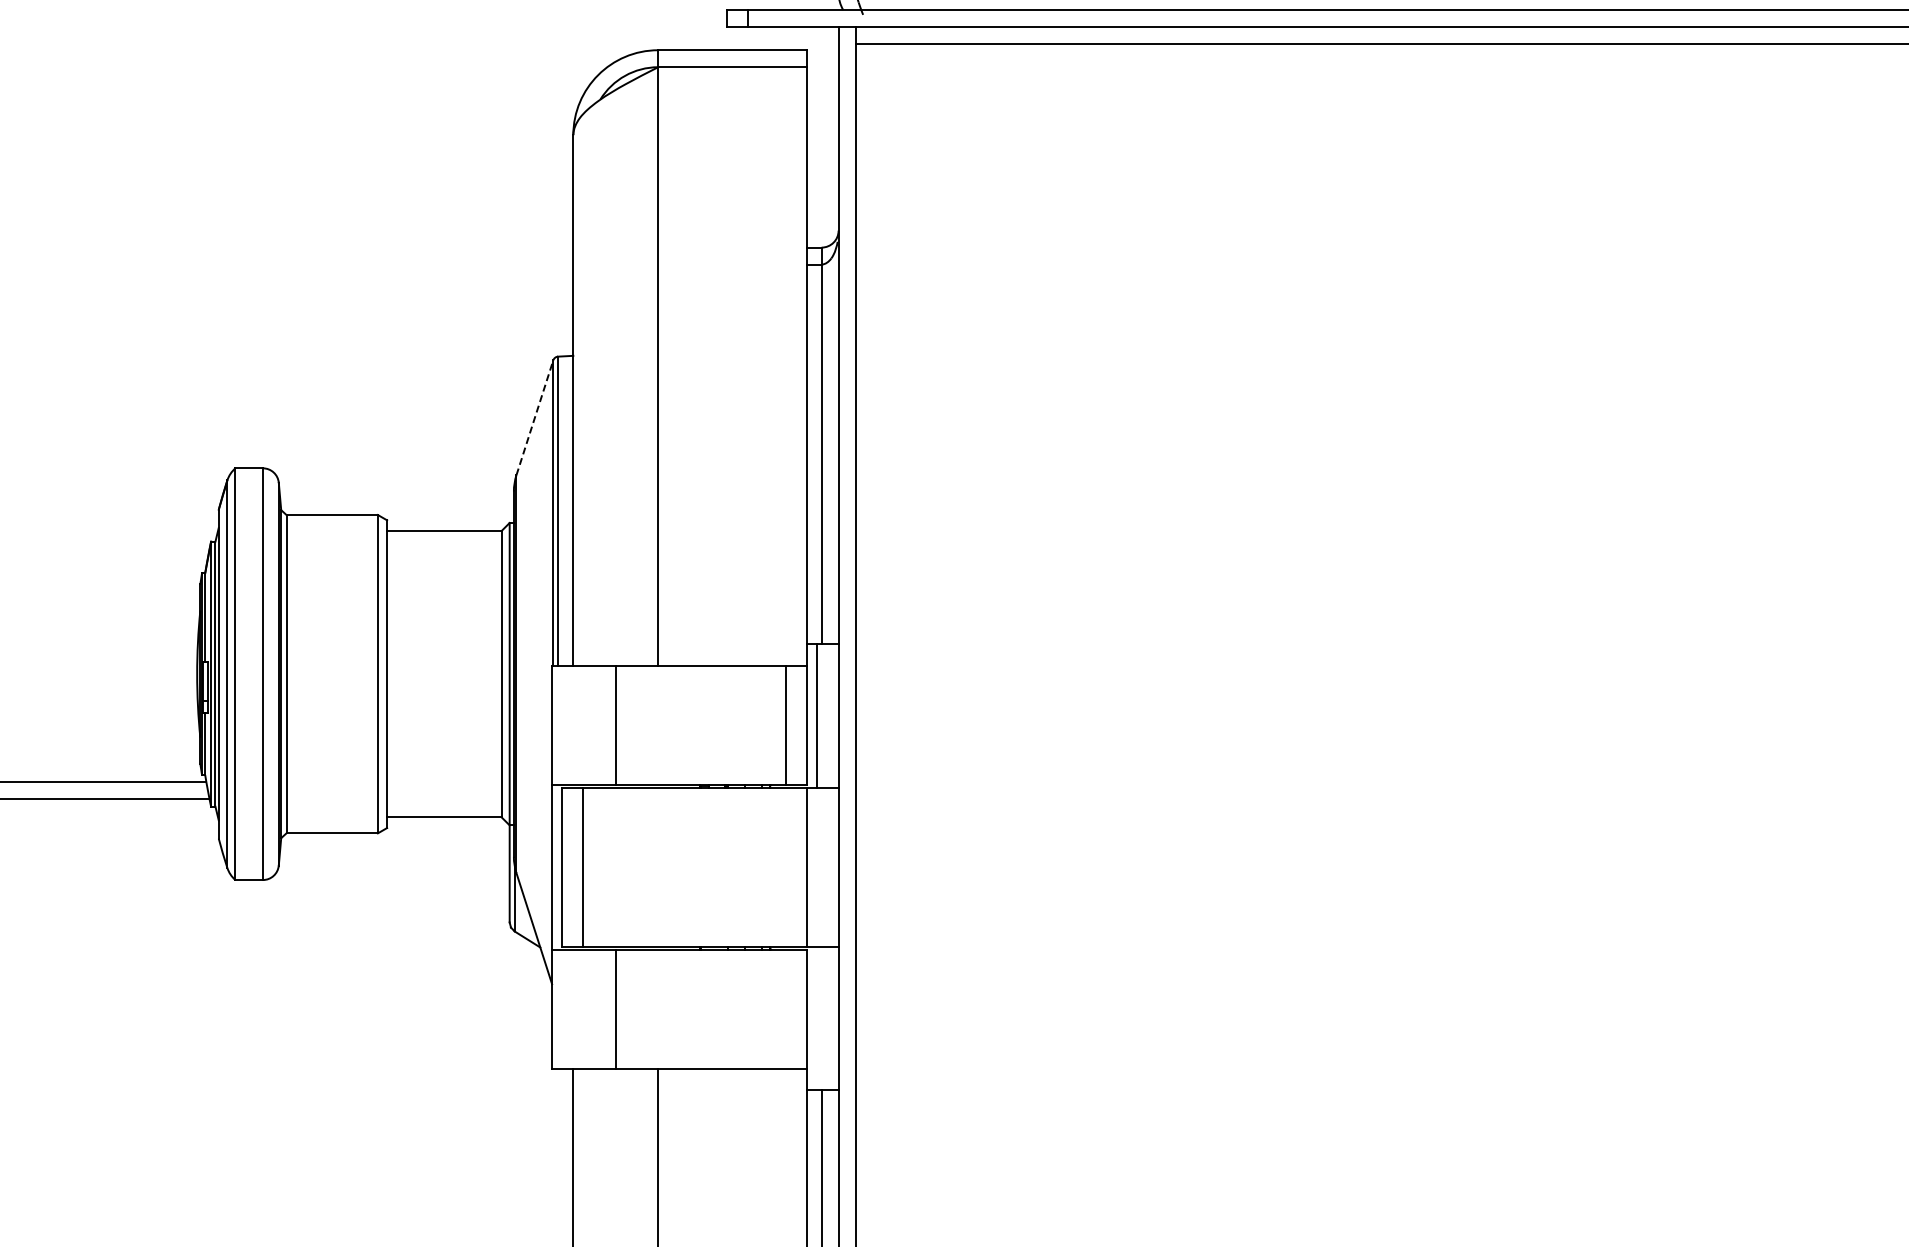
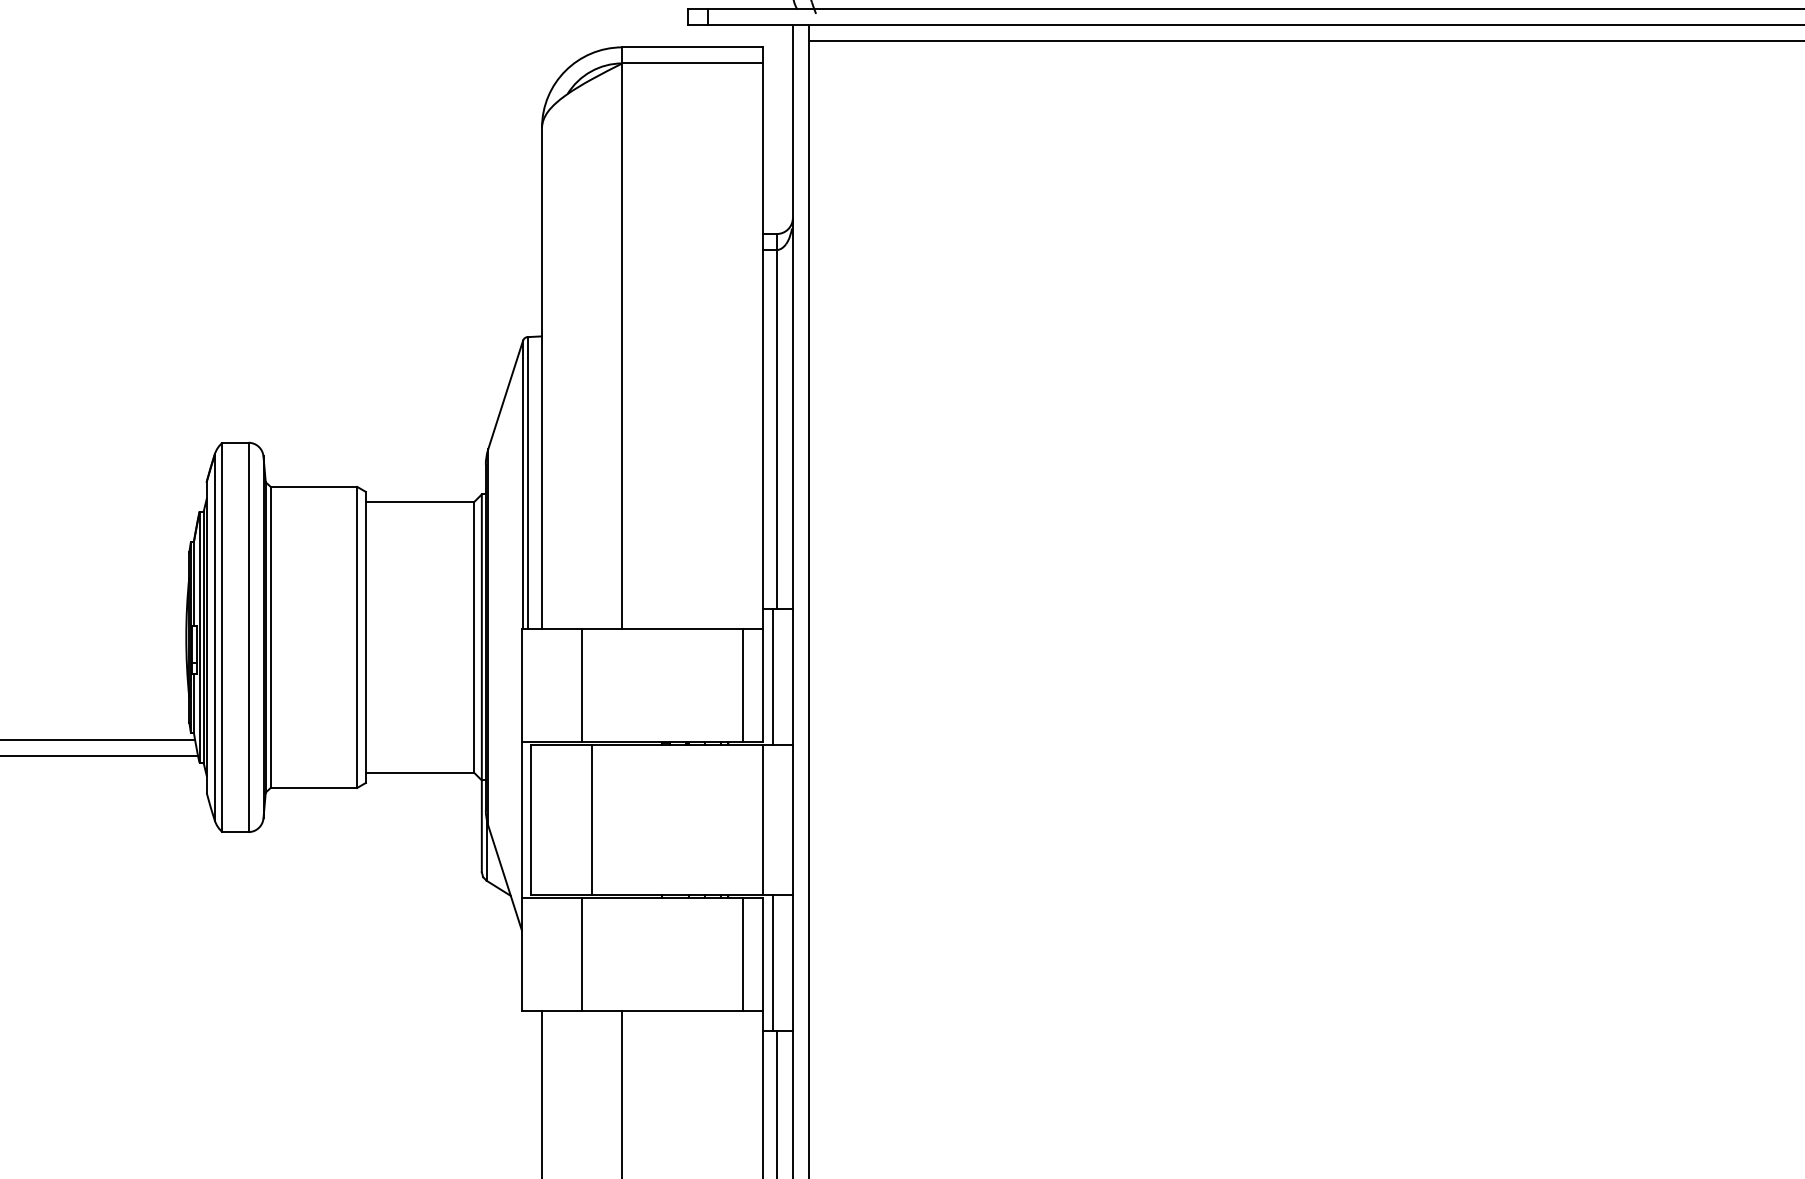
line: (535, 417) -> (506, 394), dashed -> solid
line: (583, 866) -> (592, 819), moved
line: (785, 1009) -> (742, 954), added
line: (817, 1018) -> (772, 963), added

